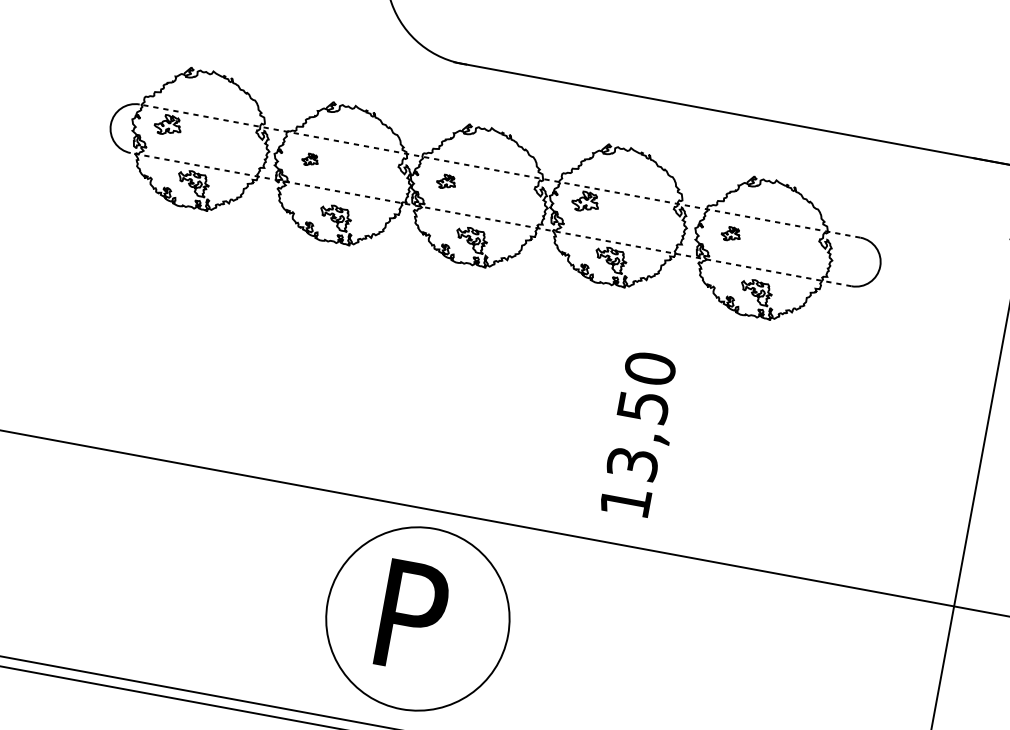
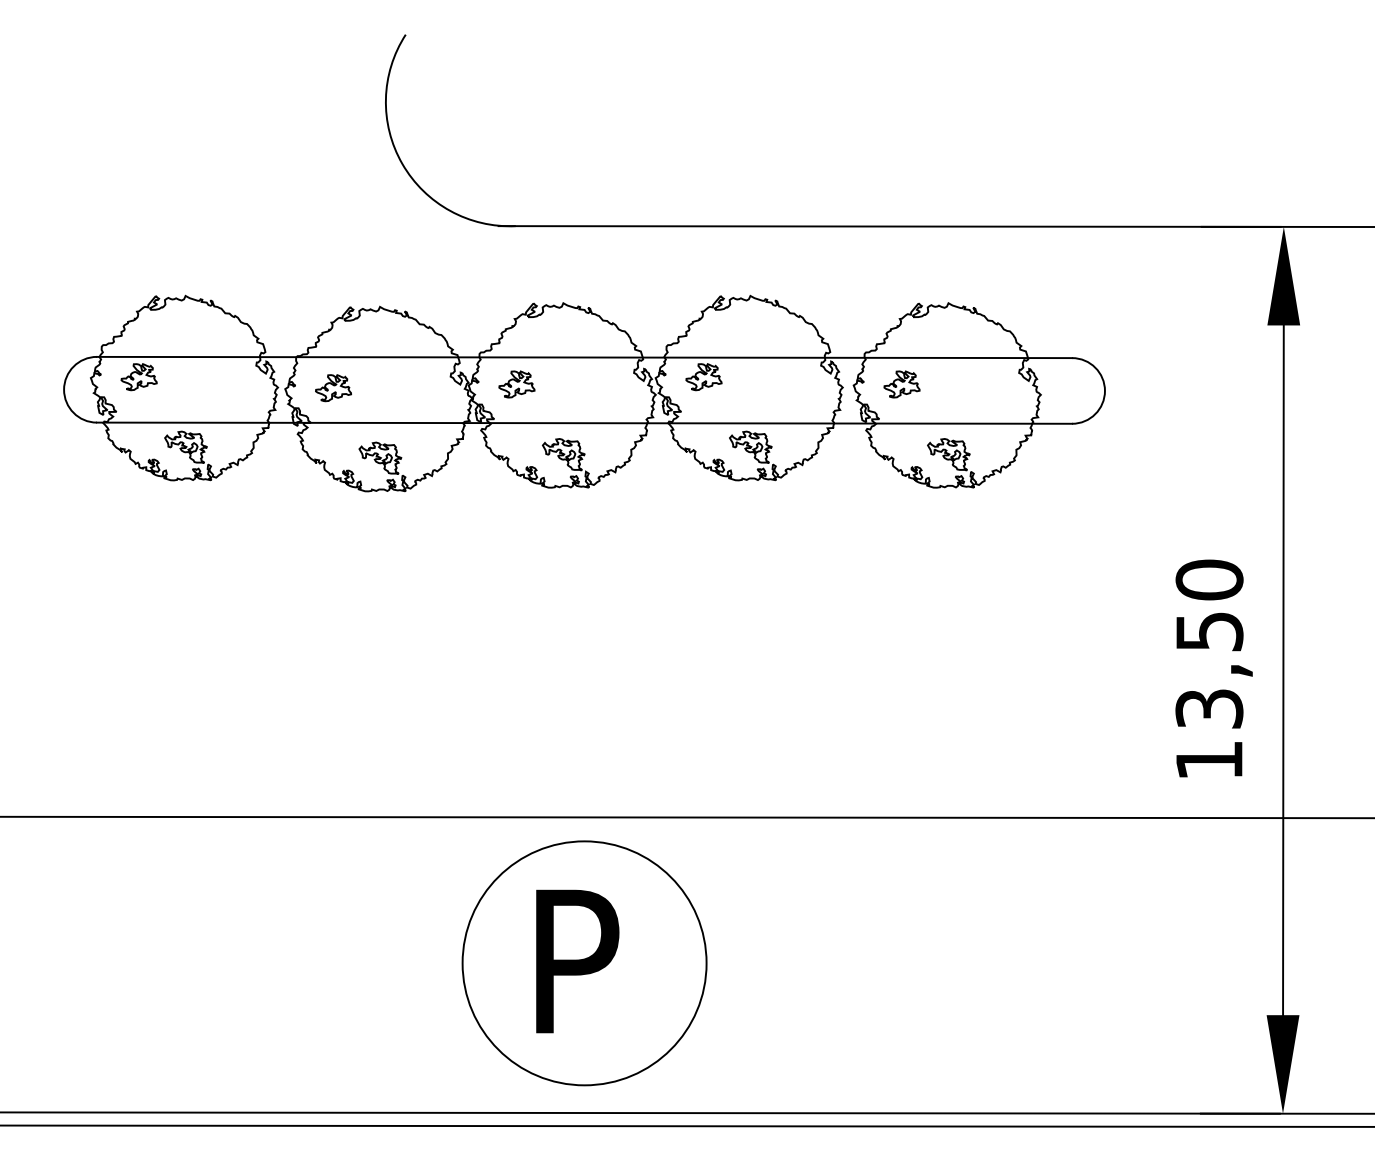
part: (310, 159) -> (333, 388), size x1.67
line: (500, 171) -> (584, 357), dashed -> solid
part: (446, 181) -> (516, 384), size x1.43
line: (491, 219) -> (584, 423), dashed -> solid
part: (730, 234) -> (901, 384), size x1.43
text: (641, 434) -> (1213, 668), moved

